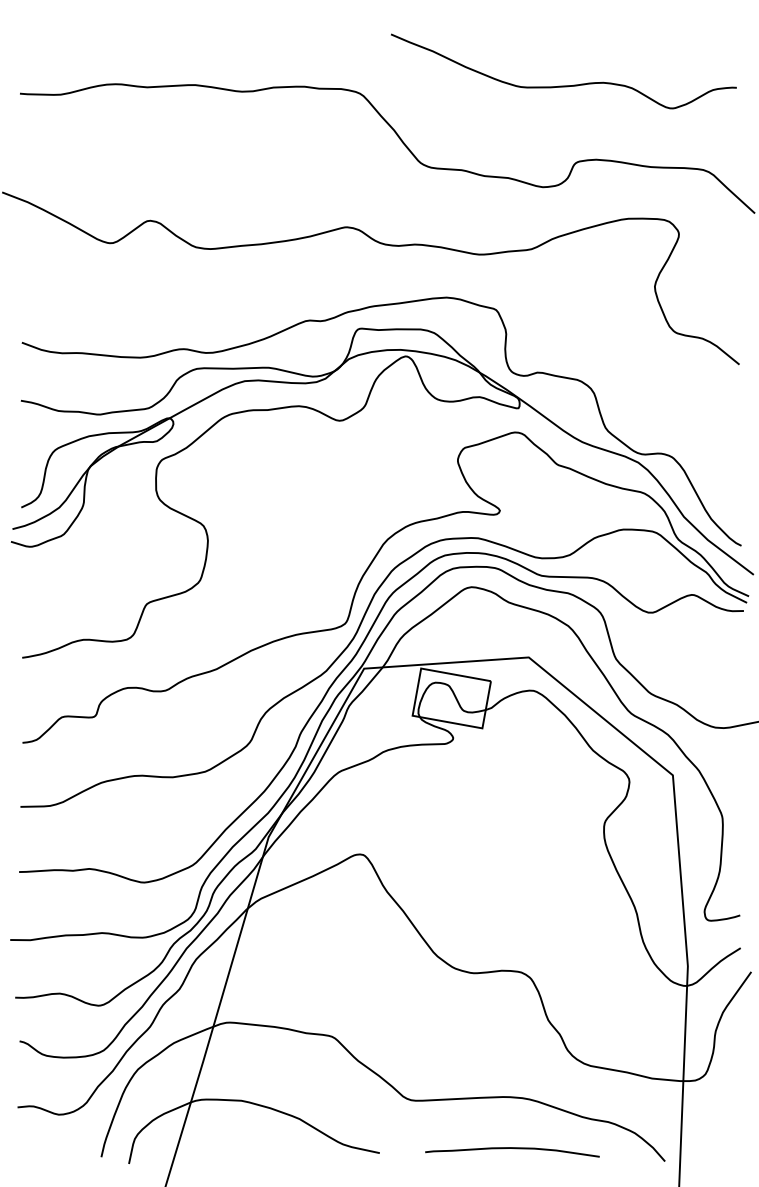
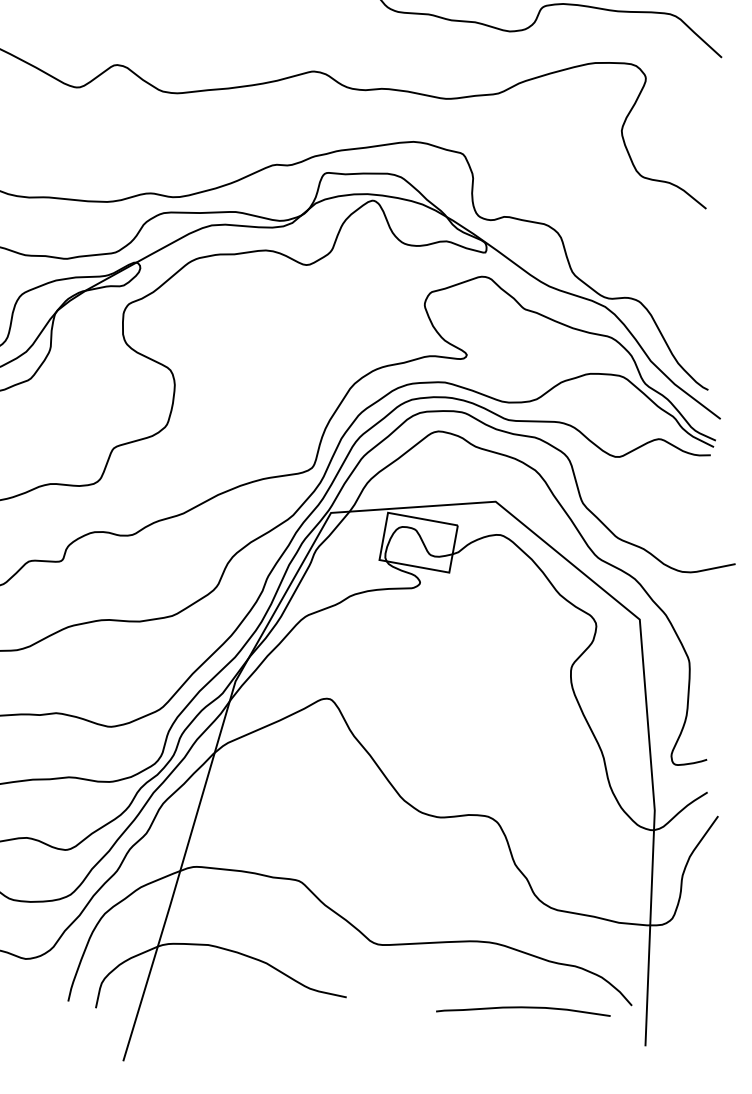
curve: (512, 1148) -> (523, 1007), moved

